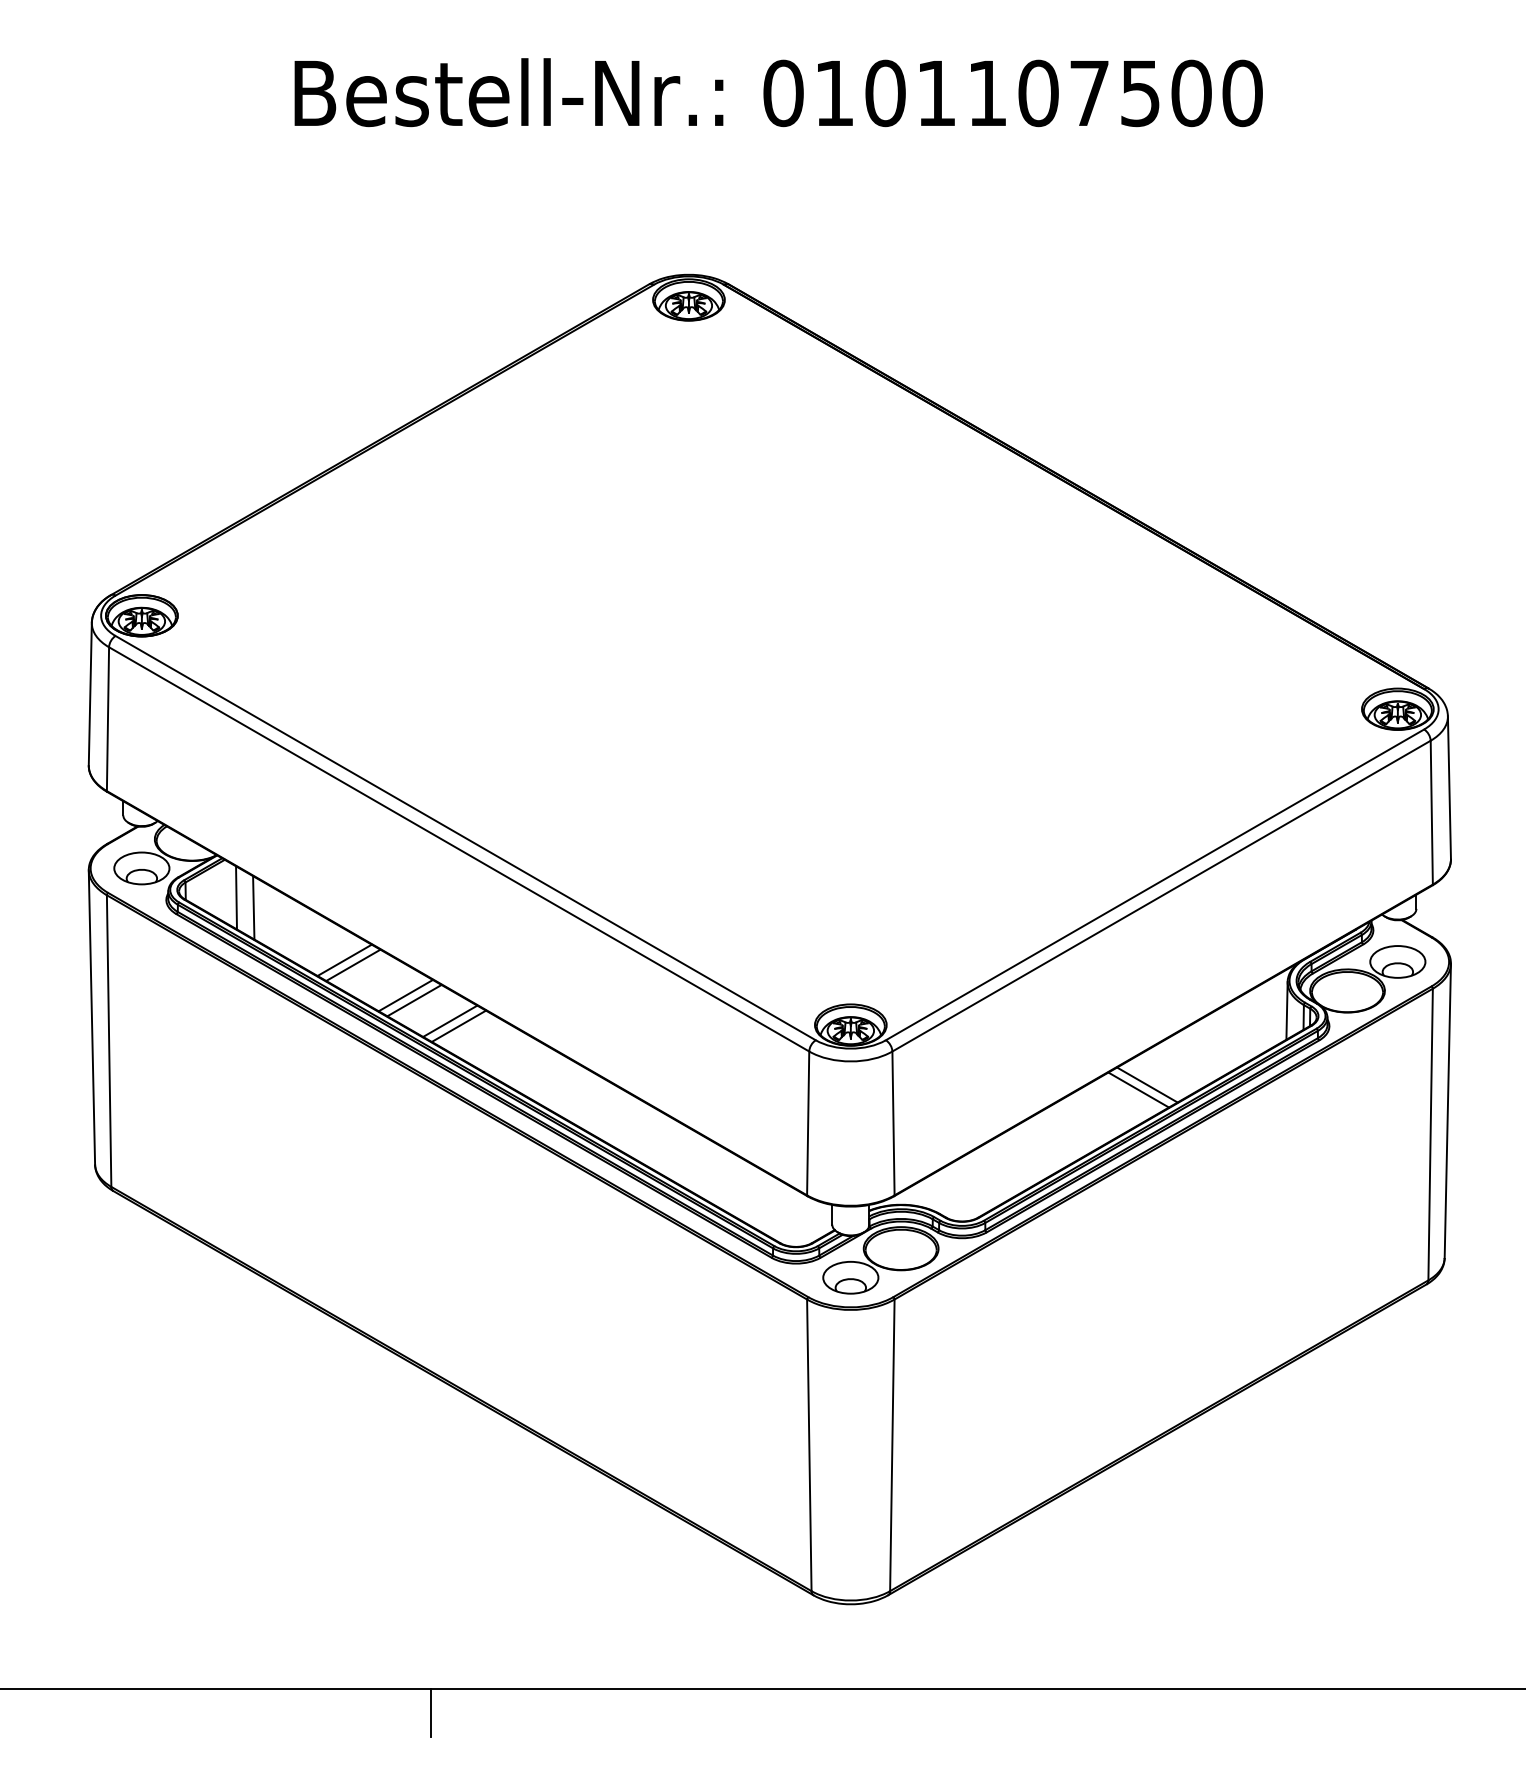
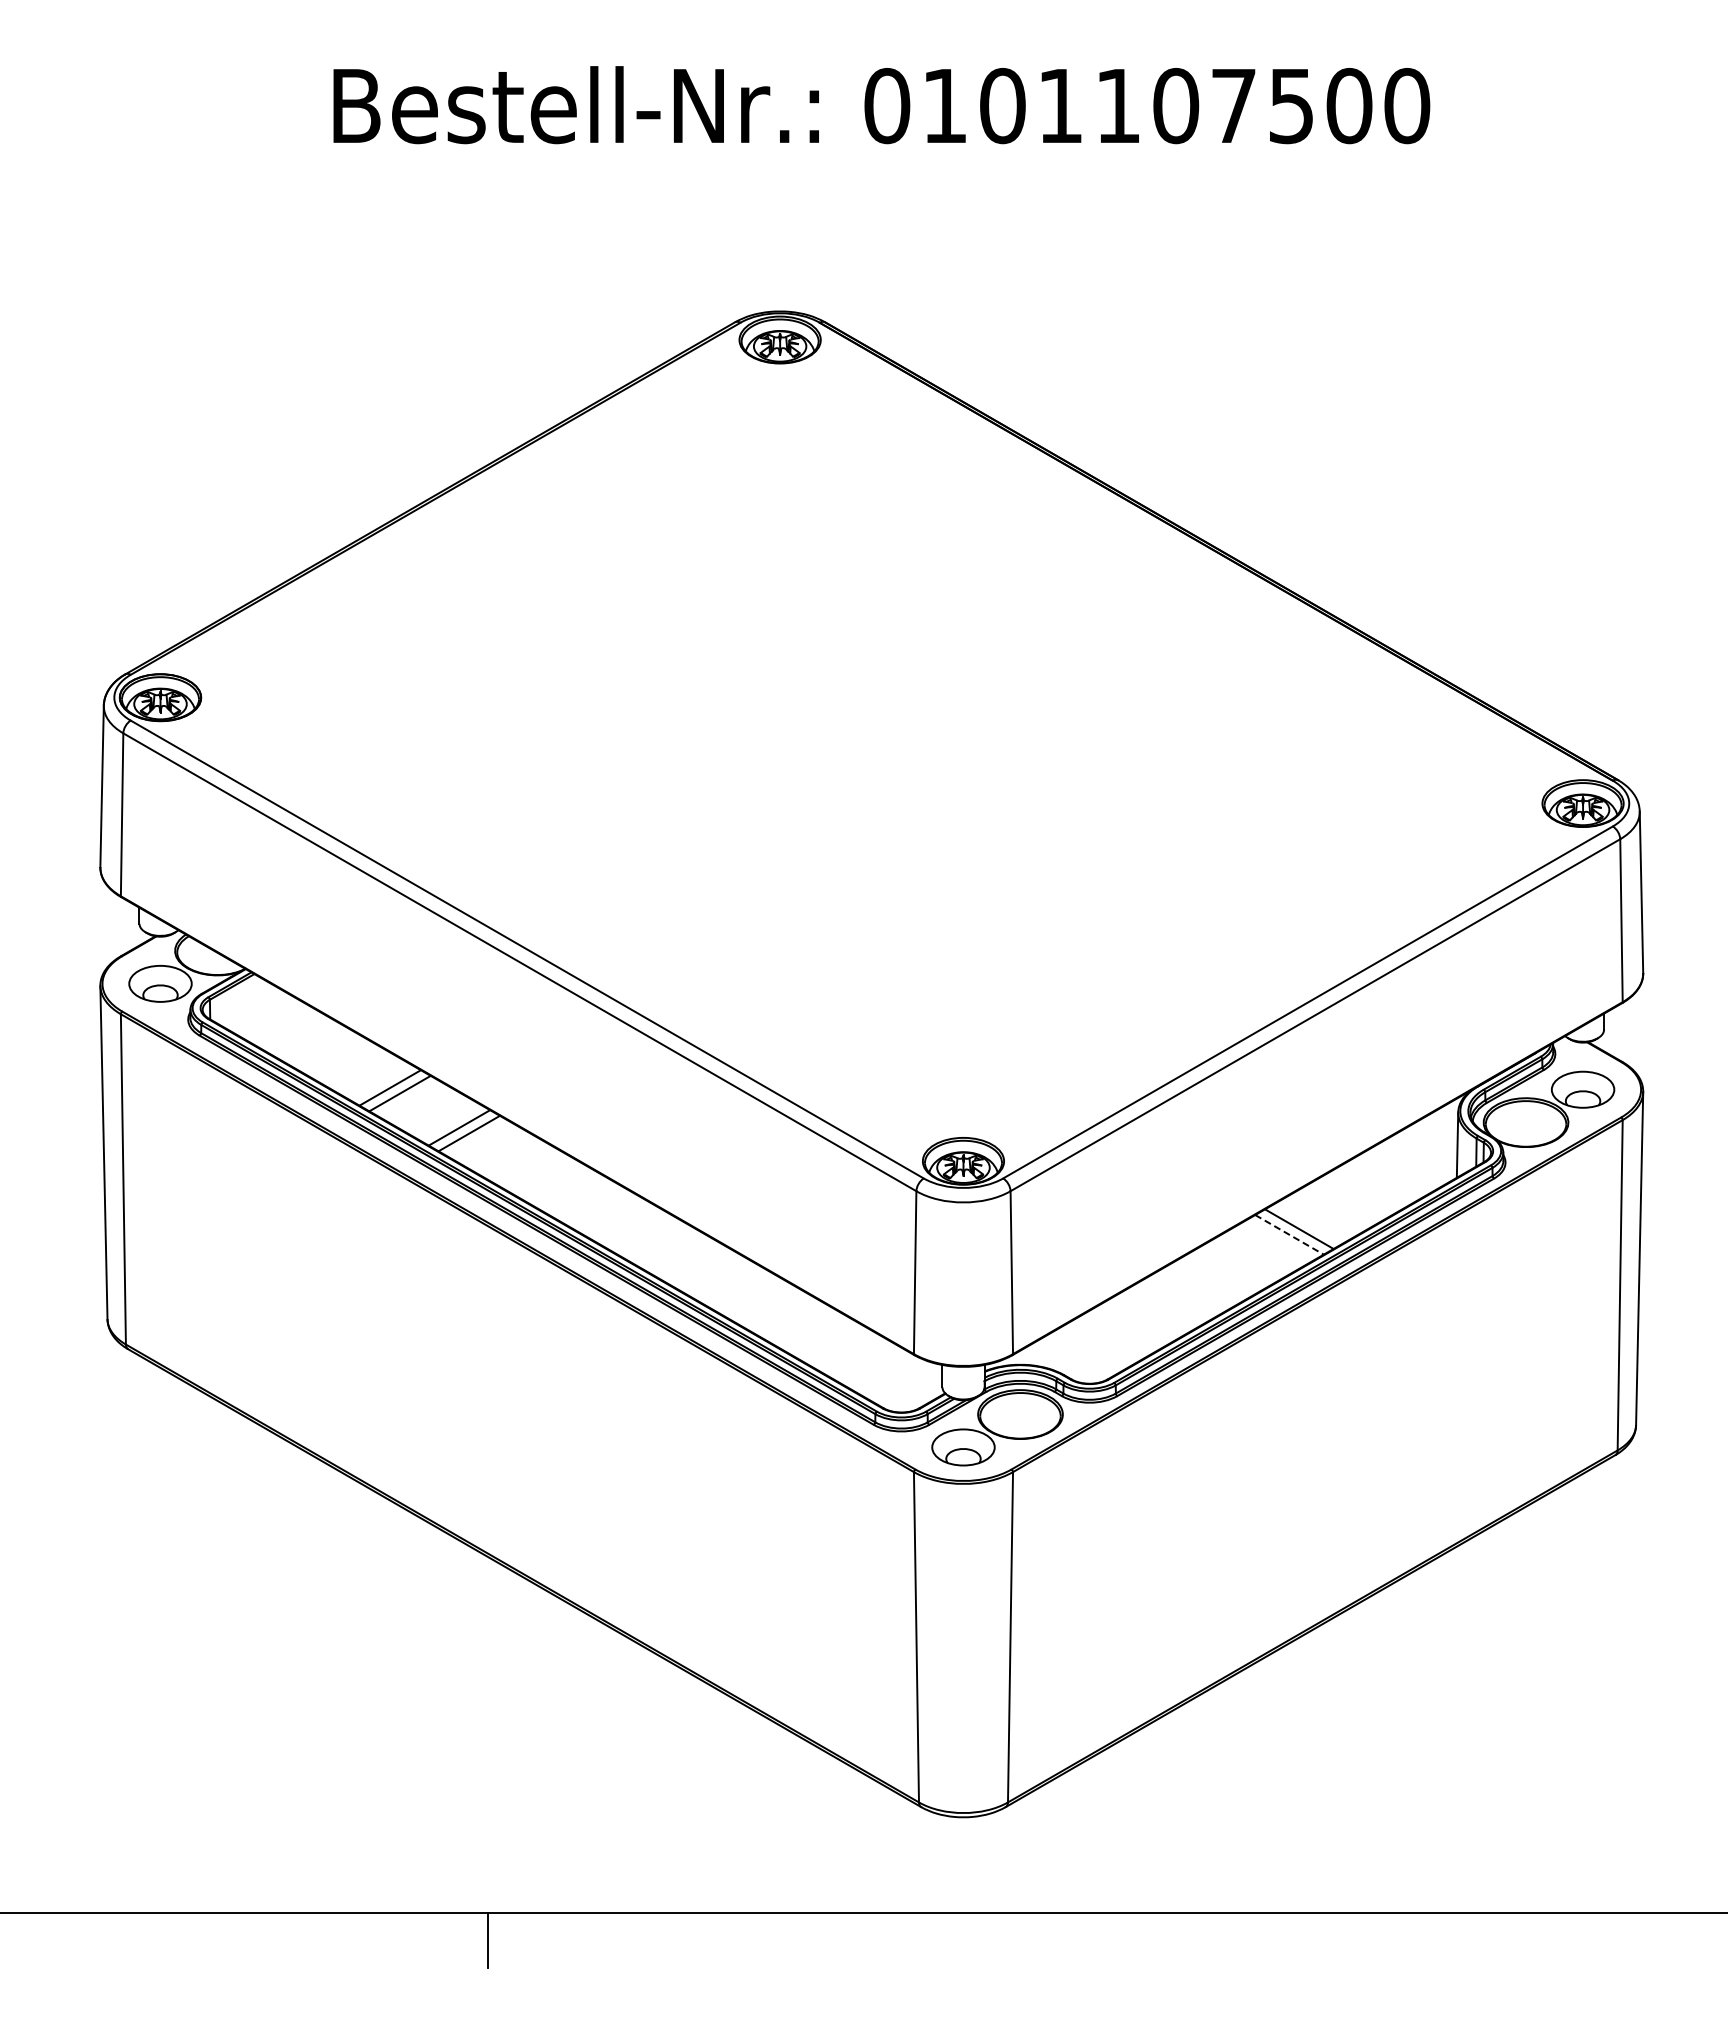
line: (236, 897) -> (267, 1016), removed
line: (253, 907) -> (286, 1028), removed
line: (450, 1020) -> (509, 1156), removed
line: (458, 1026) -> (519, 1162), removed
line: (1138, 1089) -> (1289, 1234), solid -> dashed

